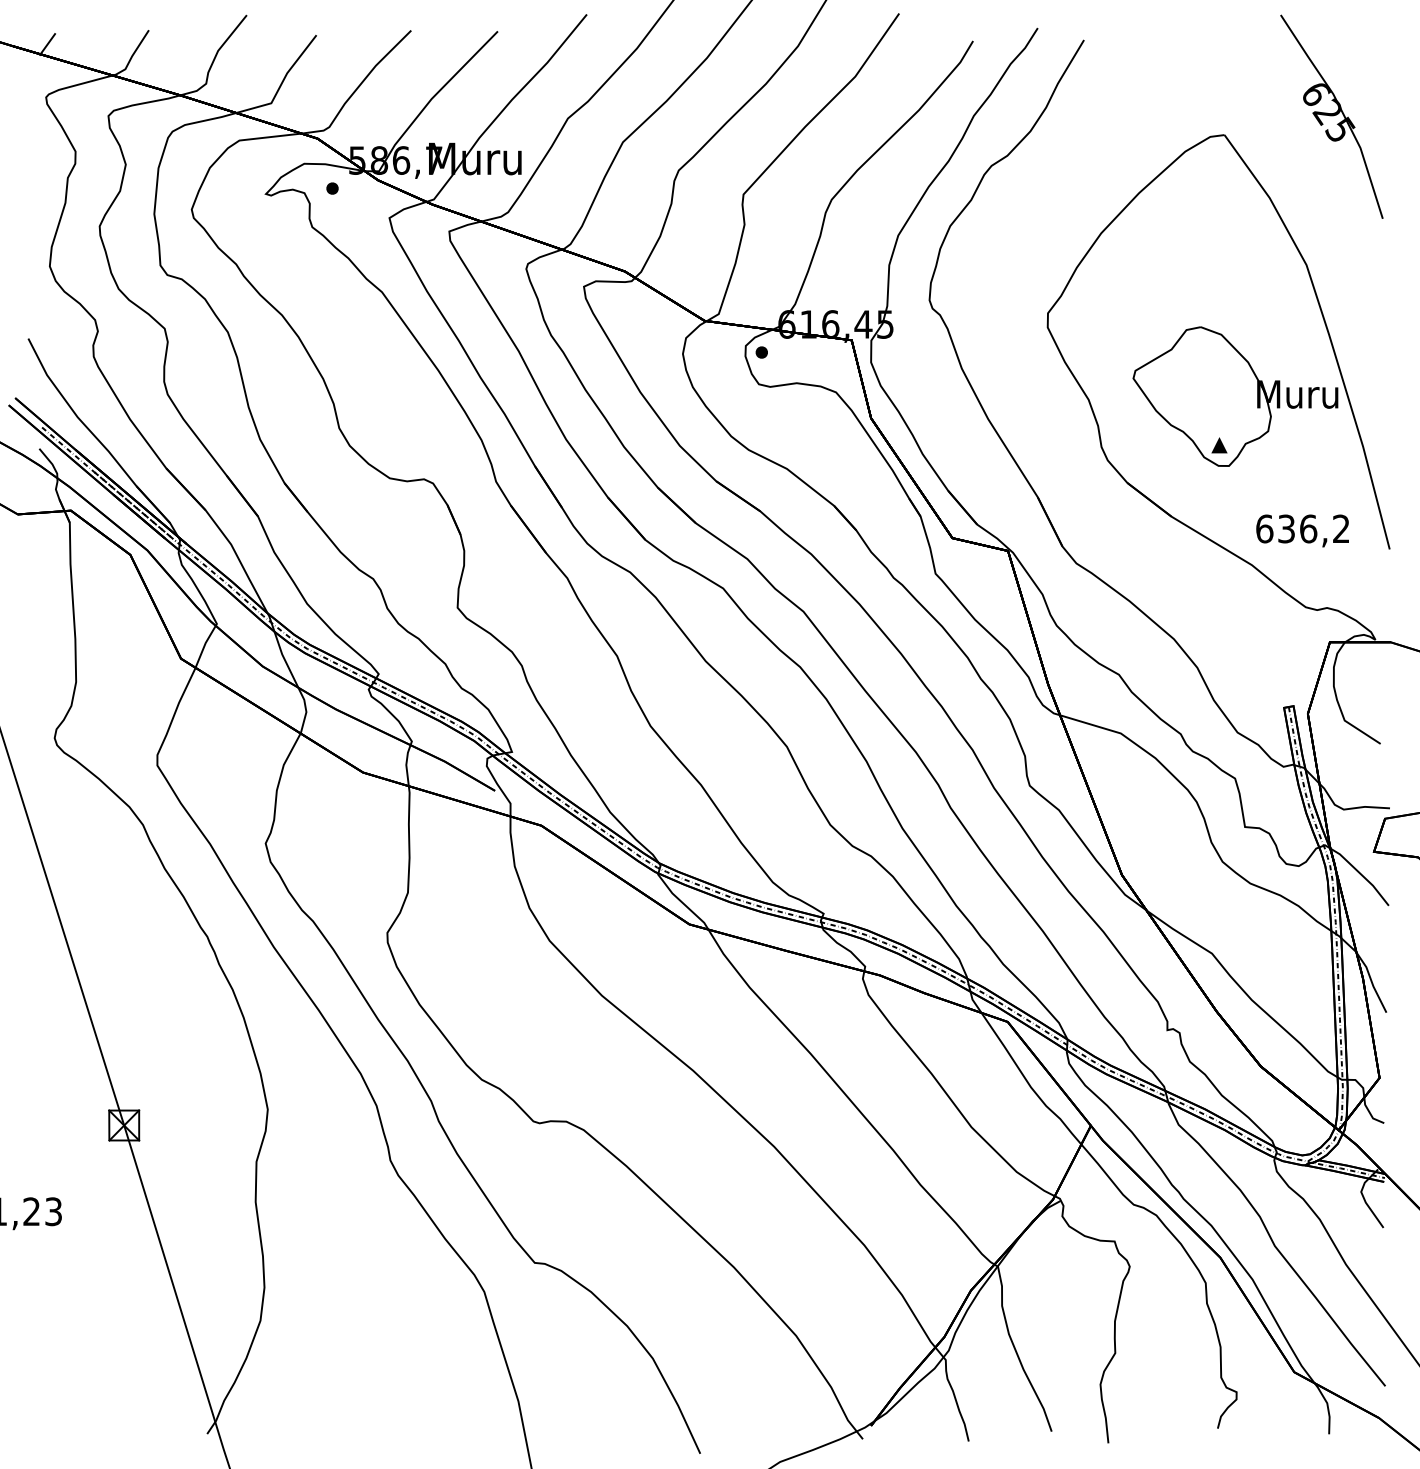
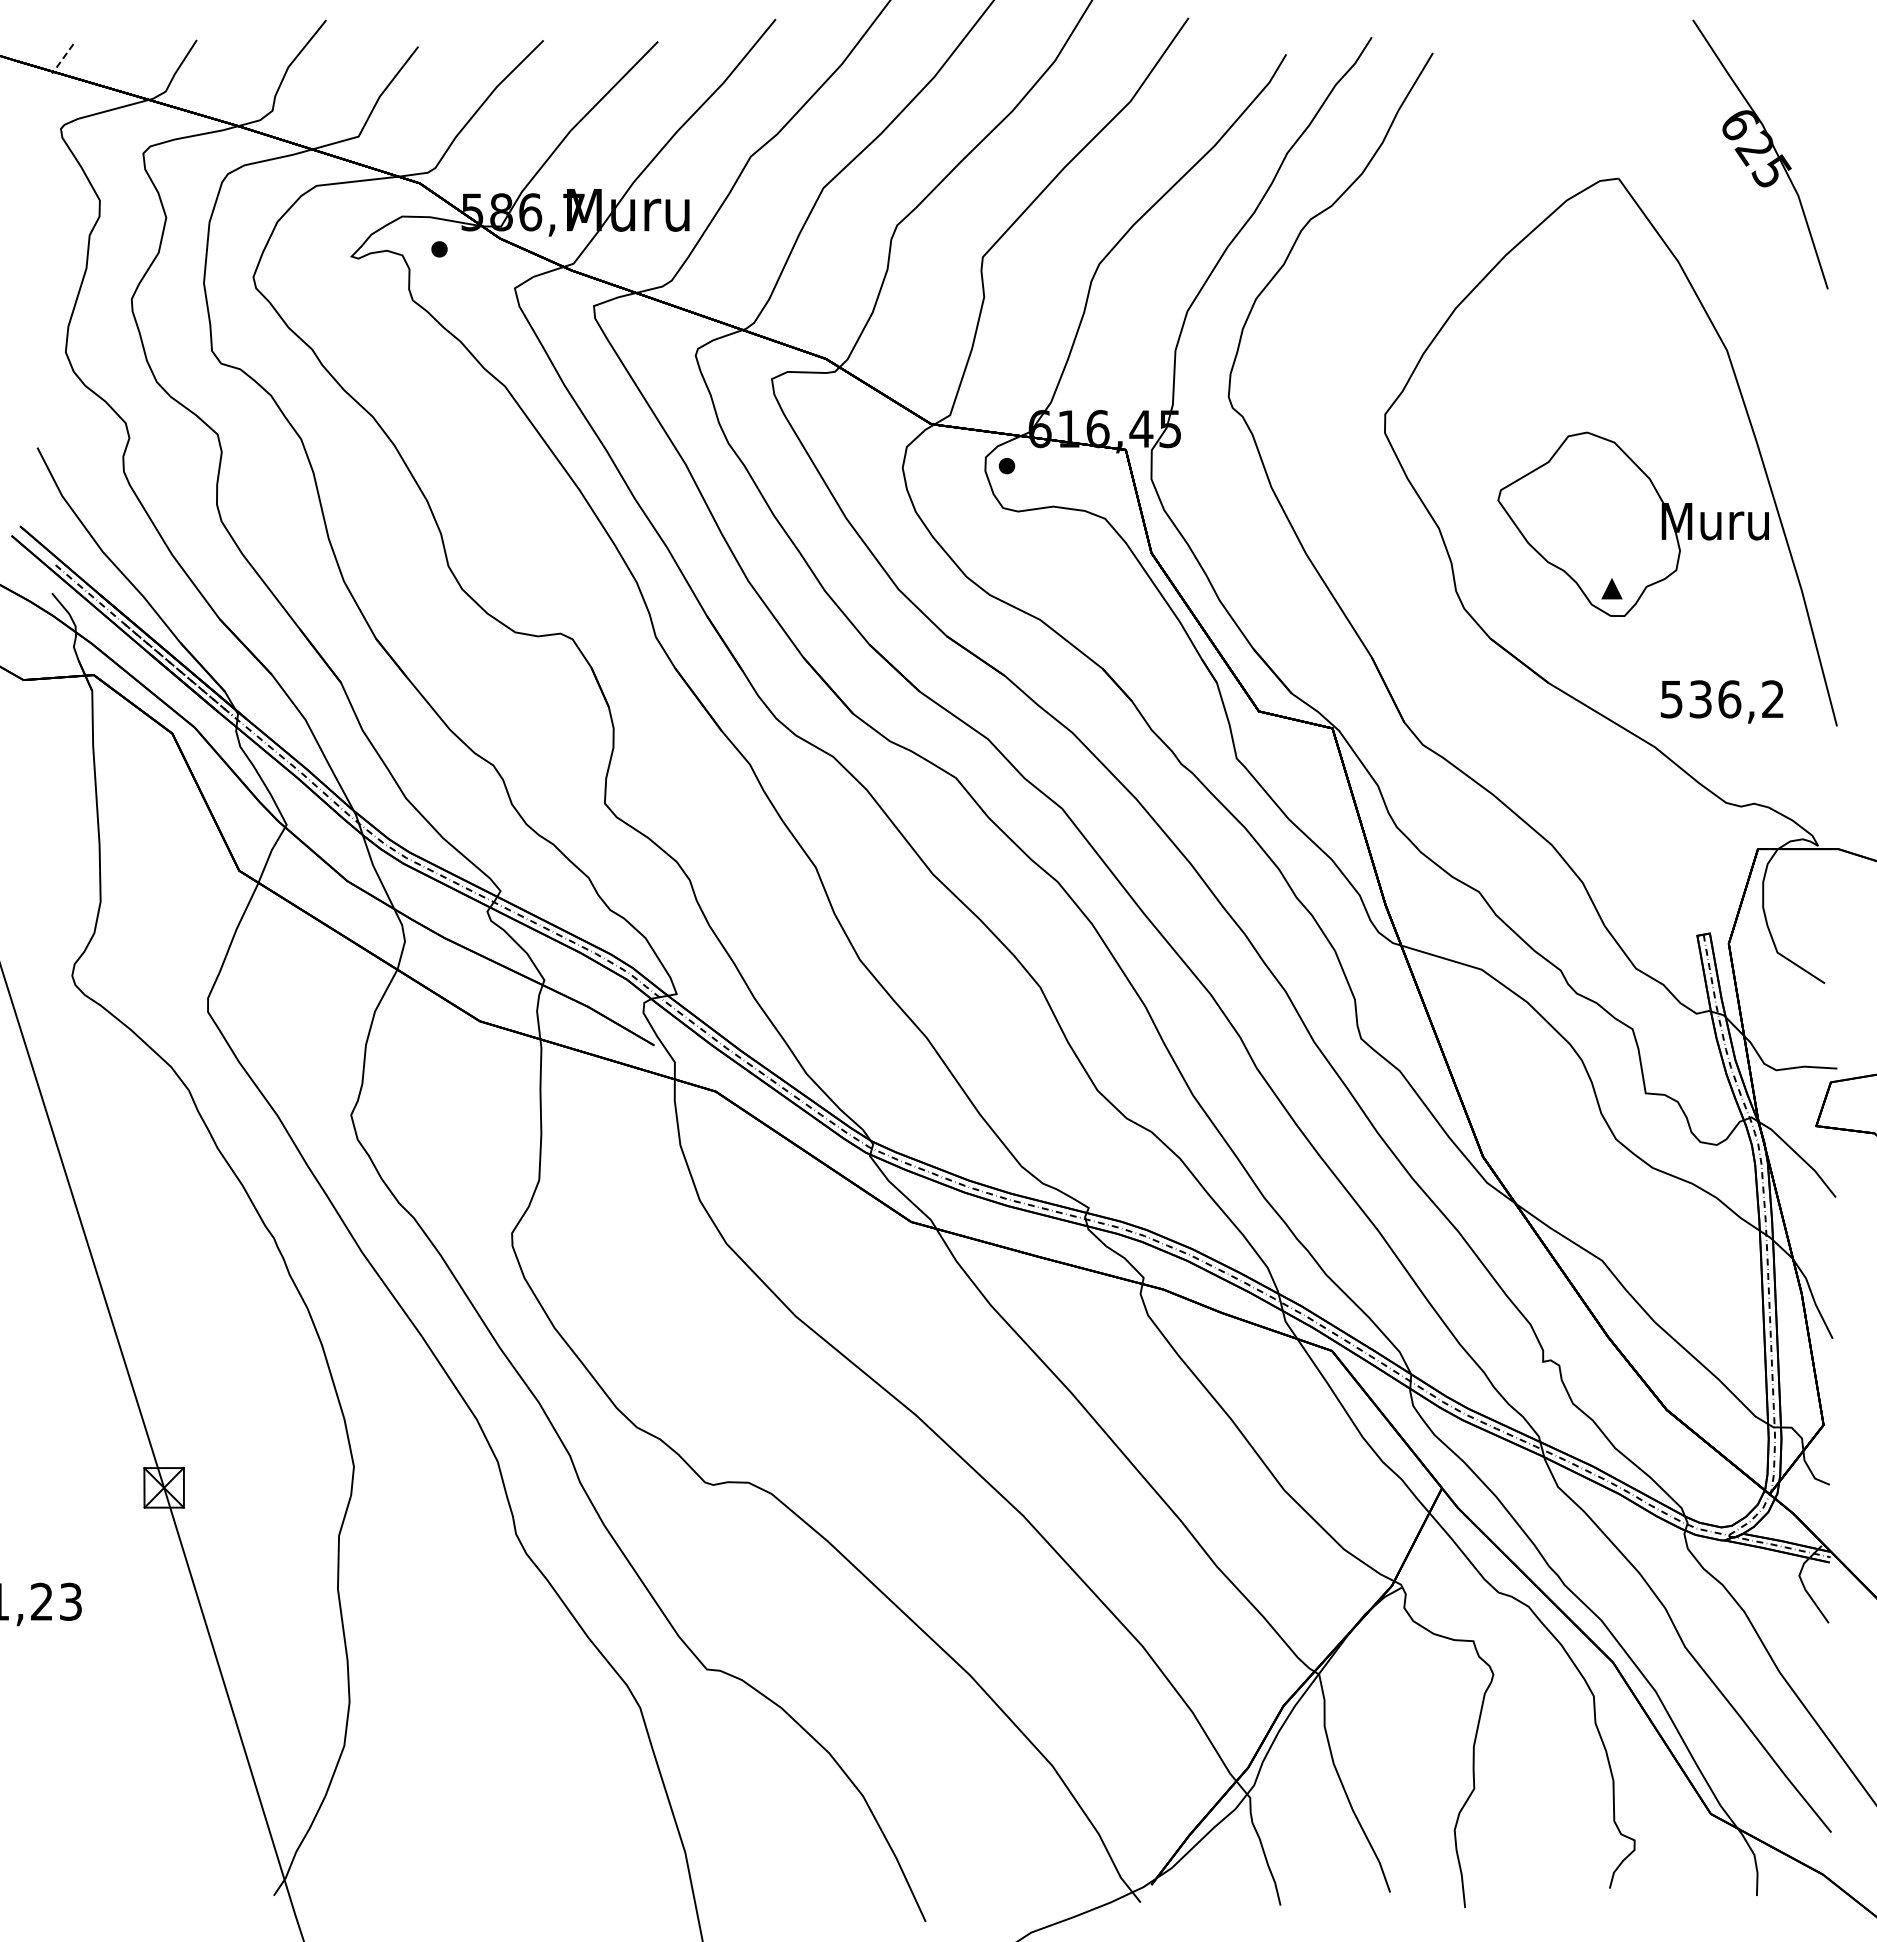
line: (47, 44) -> (62, 59), solid -> dashed
text: (1264, 529) -> (1671, 699), 636,2 -> 536,2

